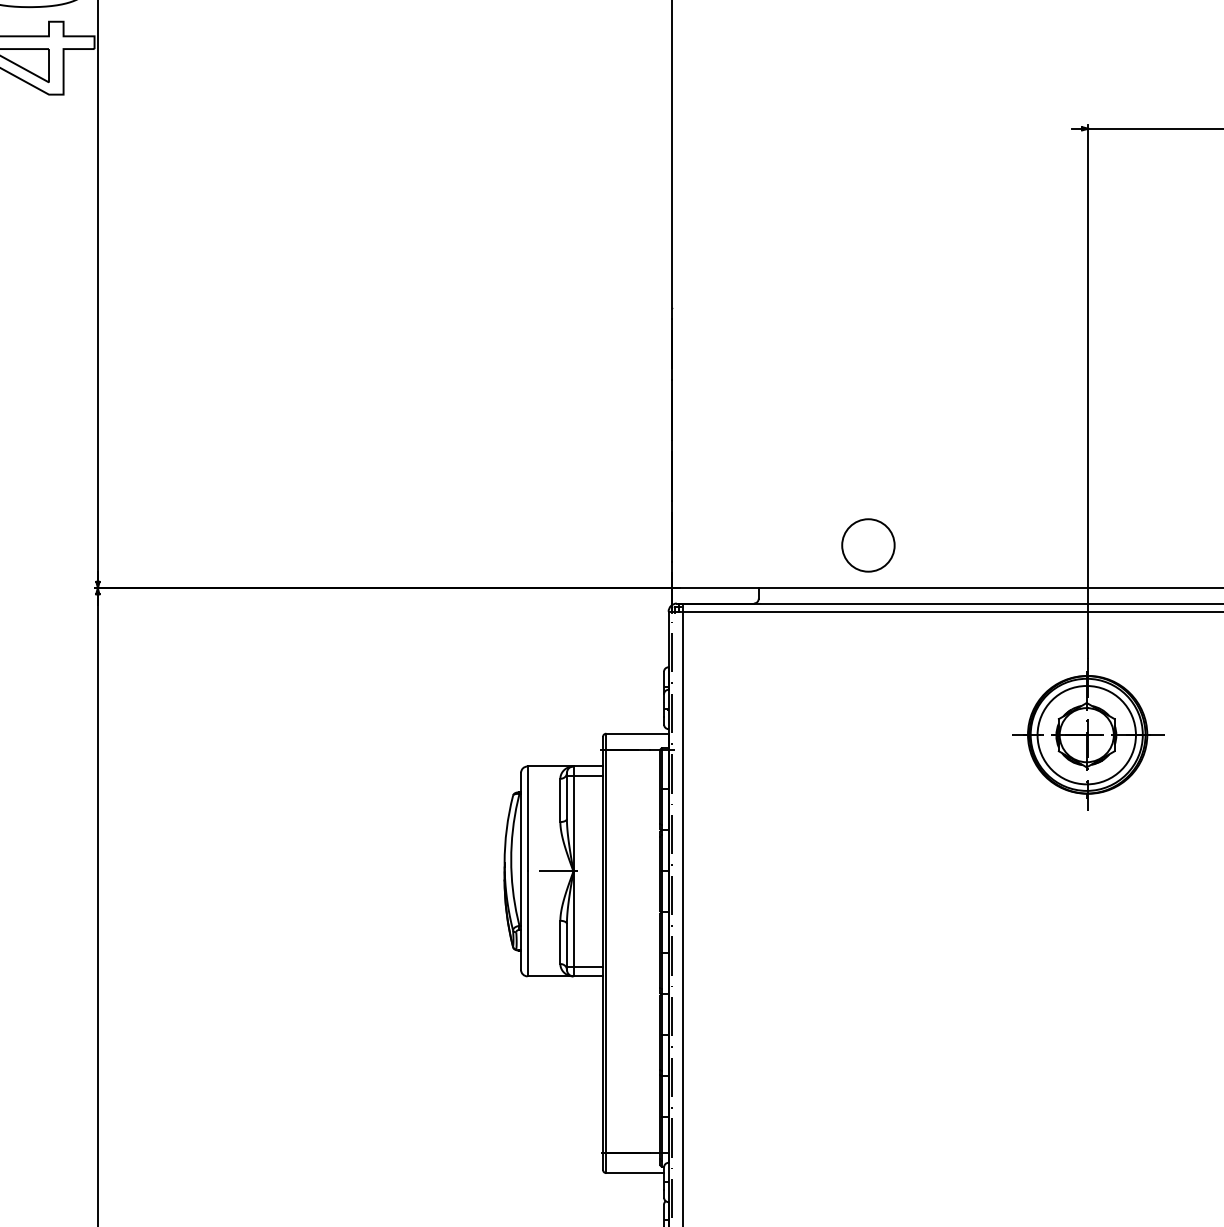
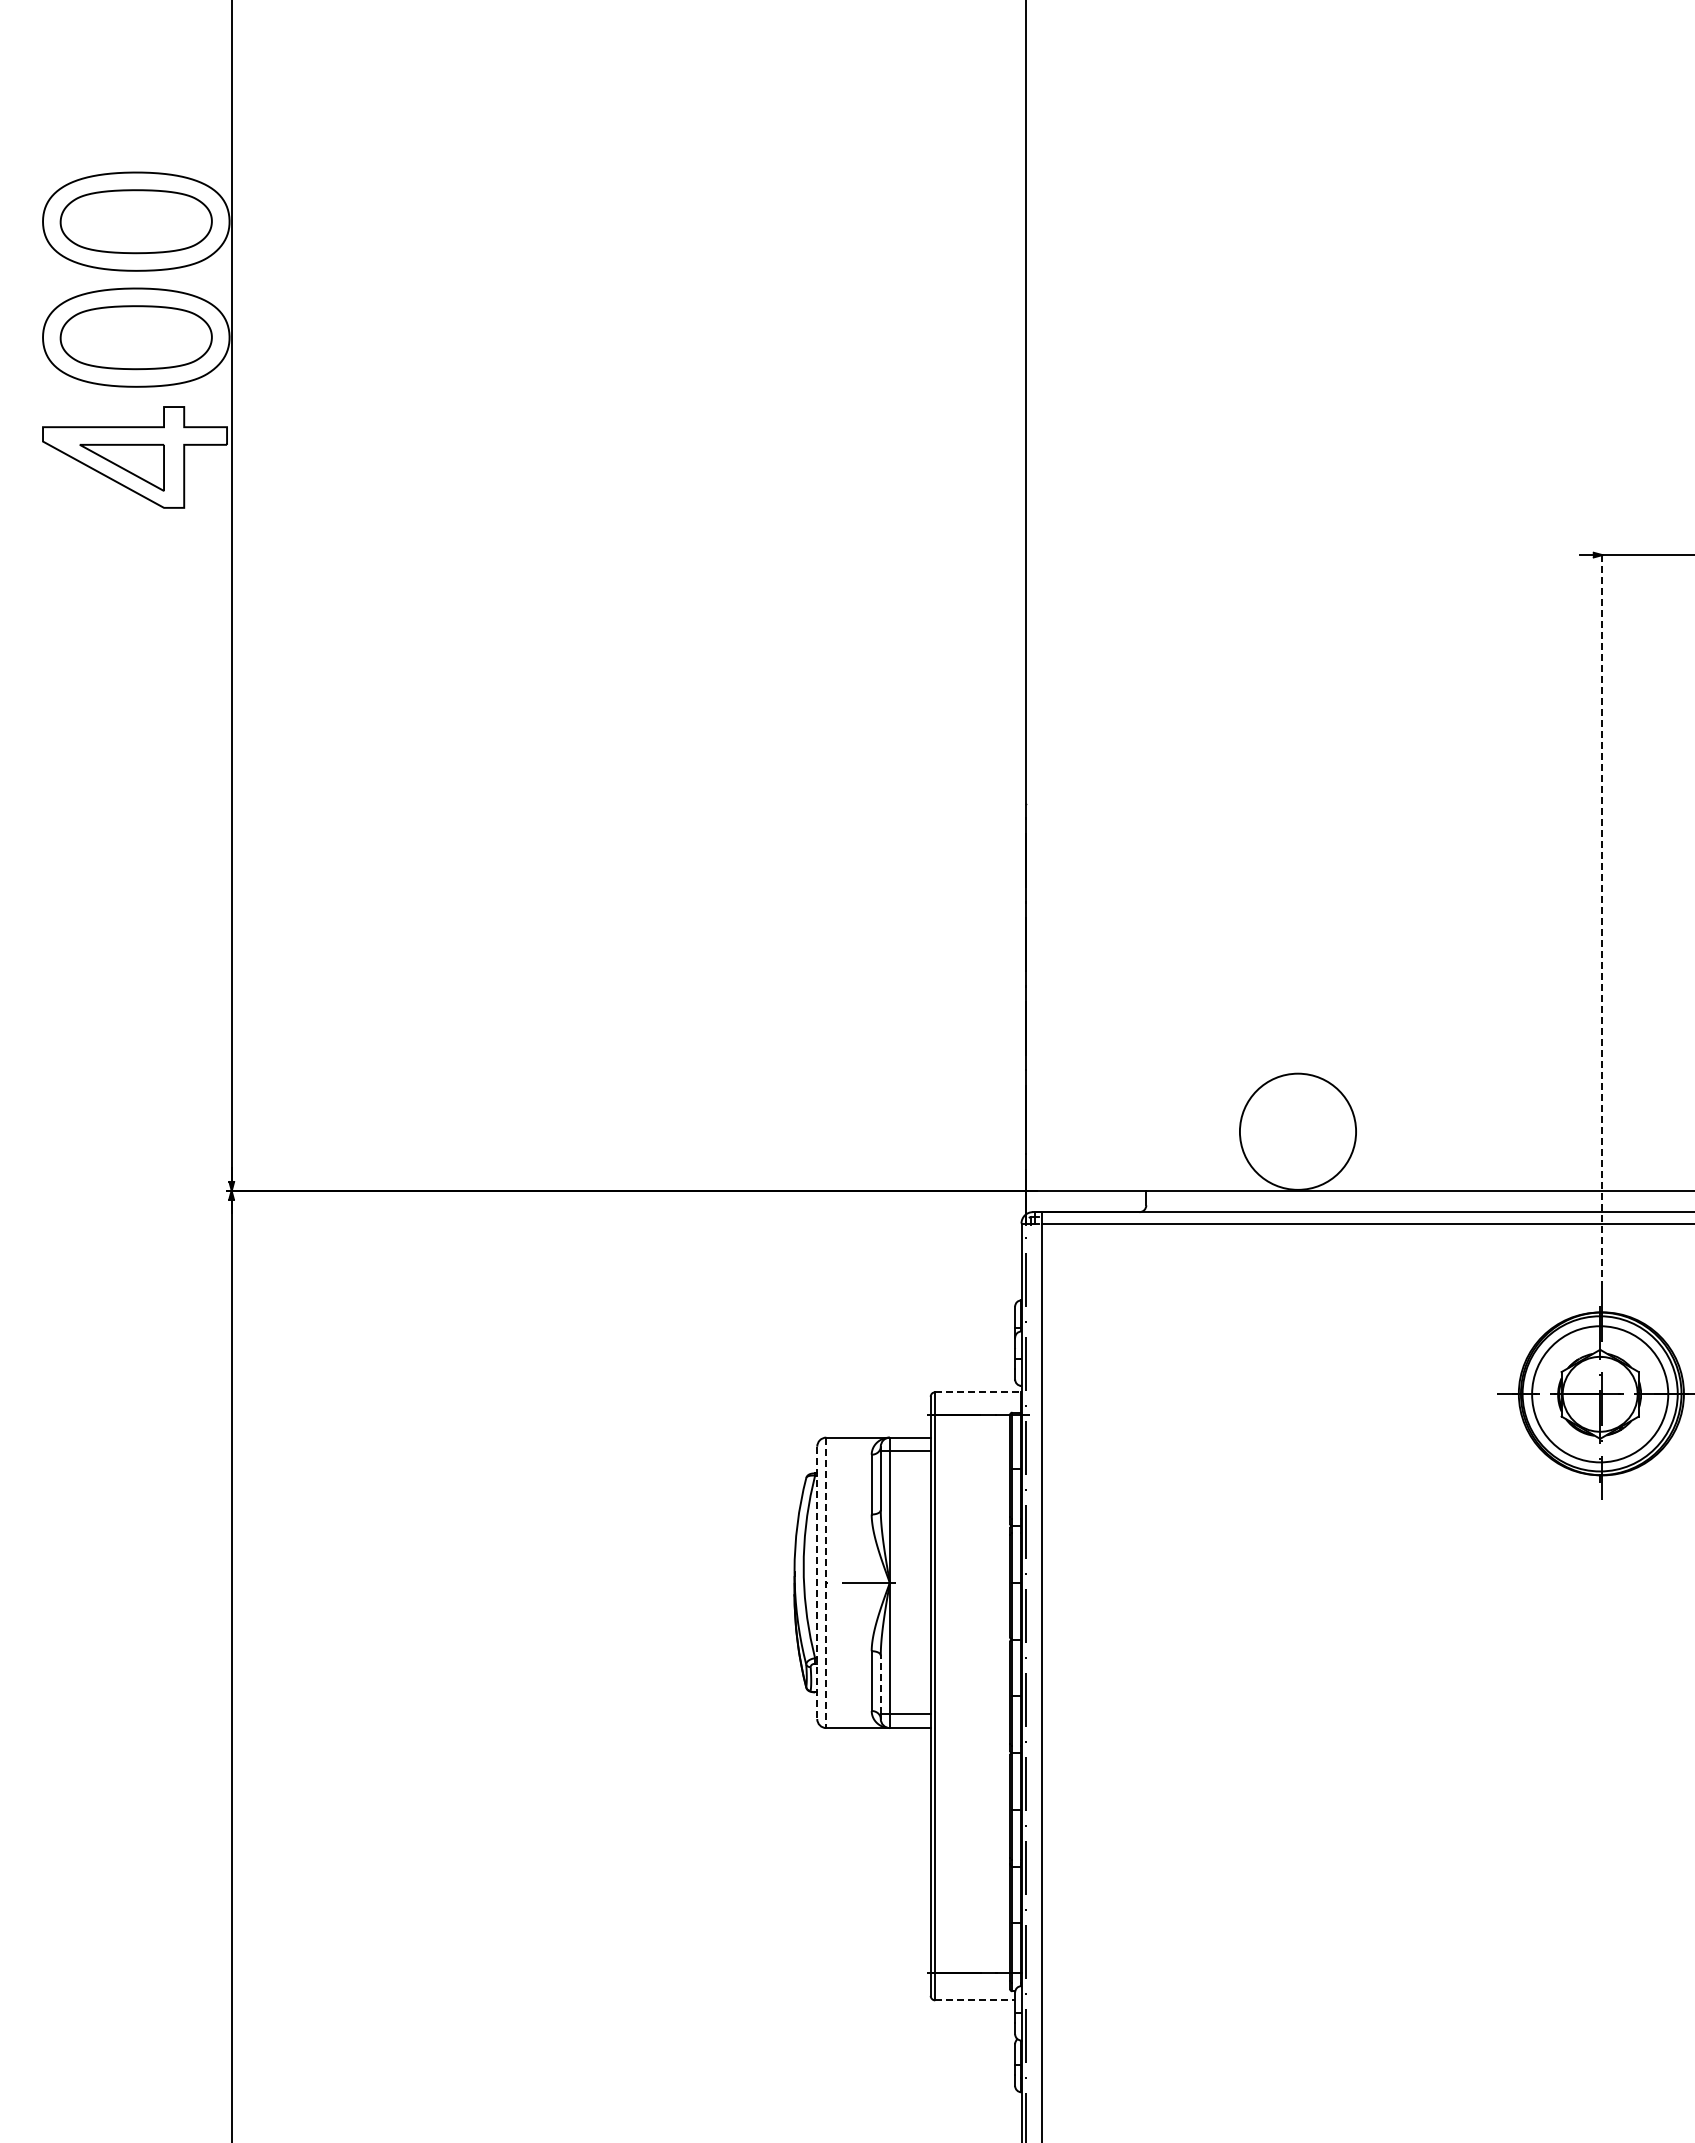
line: (1088, 392) -> (1602, 919), solid -> dashed
circle: (868, 545) -> (1297, 1131), size x1.6
line: (637, 733) -> (978, 1392), solid -> dashed
line: (521, 871) -> (817, 1583), solid -> dashed
line: (527, 871) -> (826, 1583), solid -> dashed
line: (566, 944) -> (880, 1684), solid -> dashed
line: (635, 1173) -> (975, 2000), solid -> dashed

